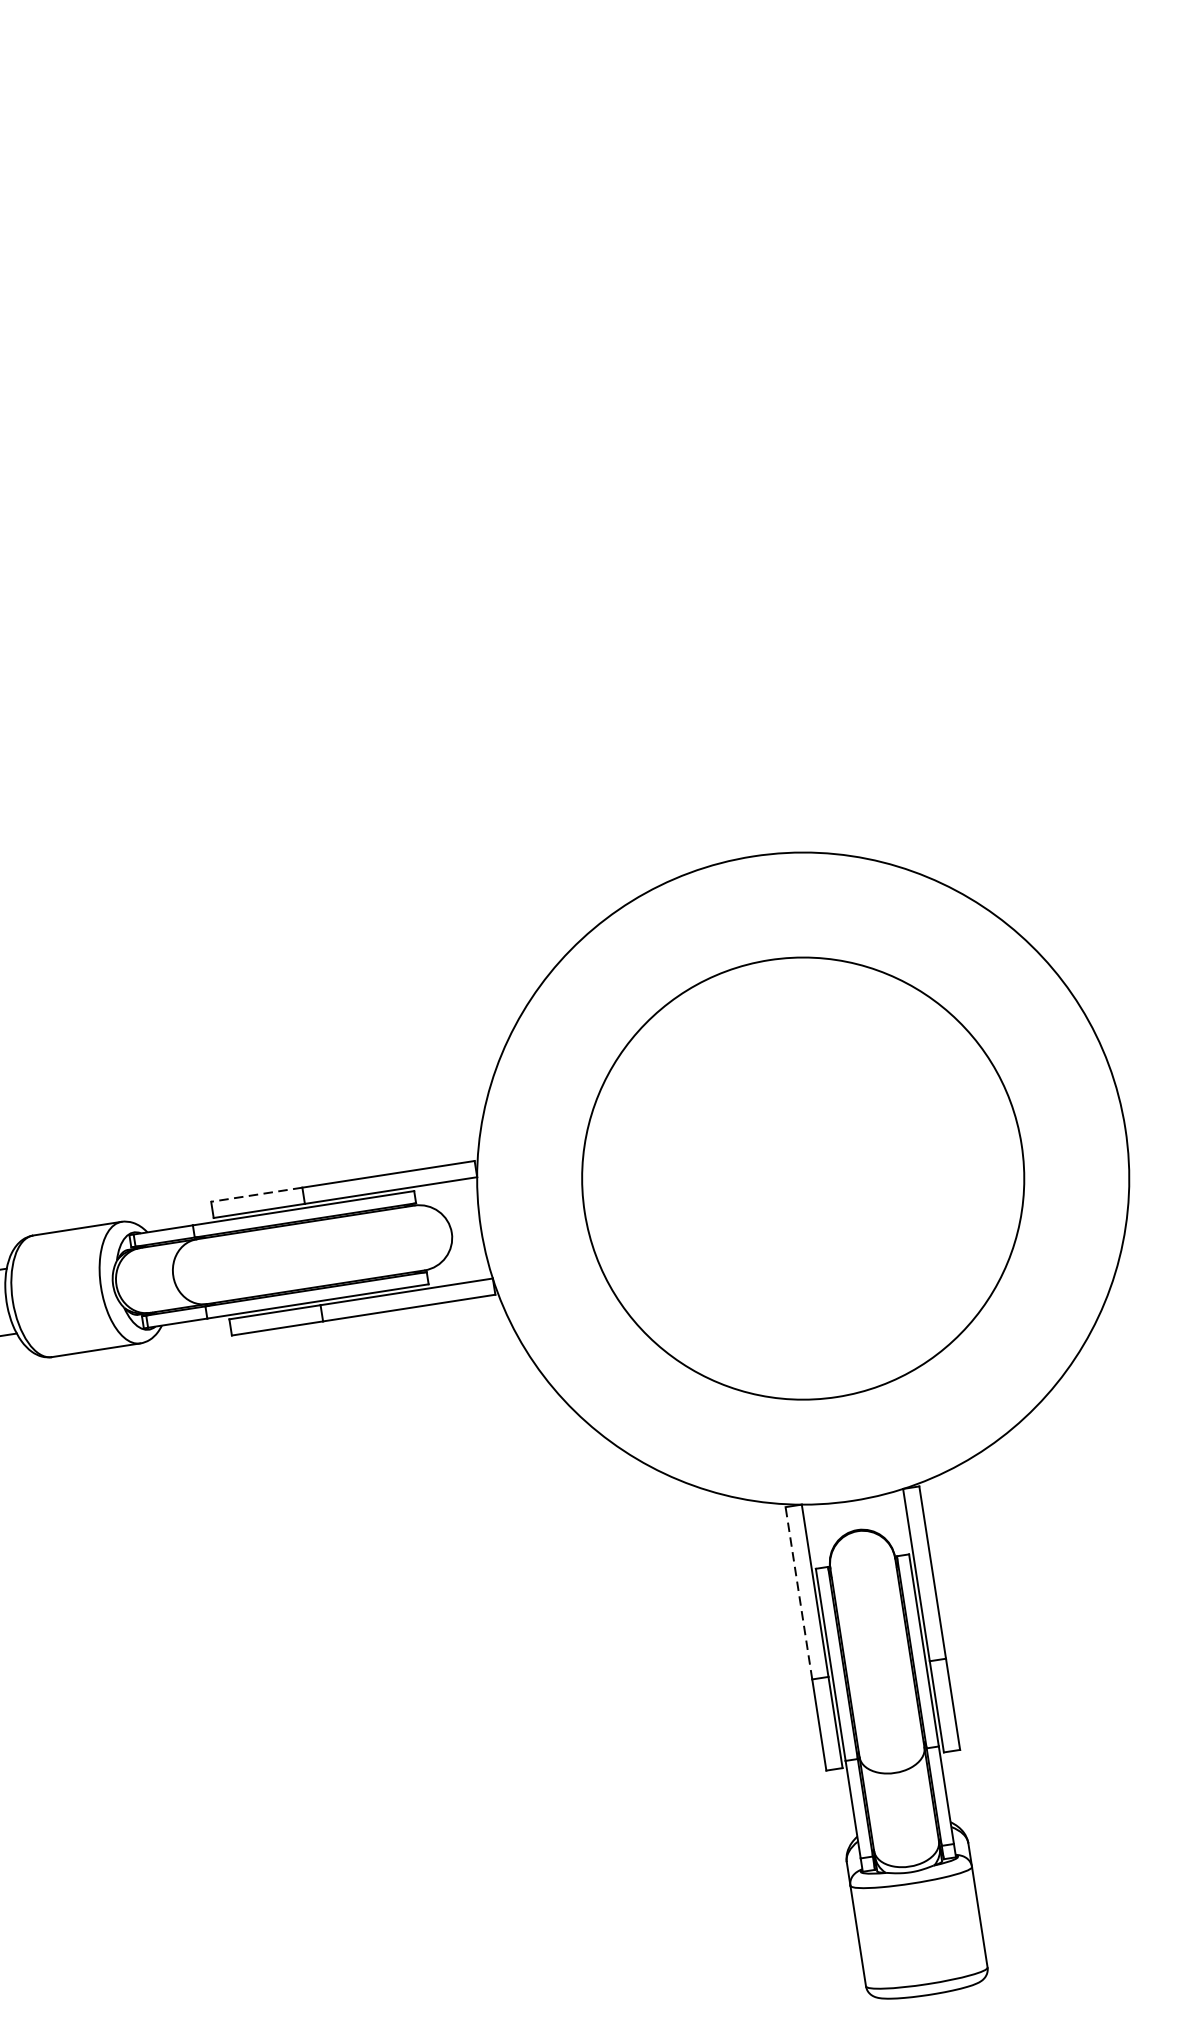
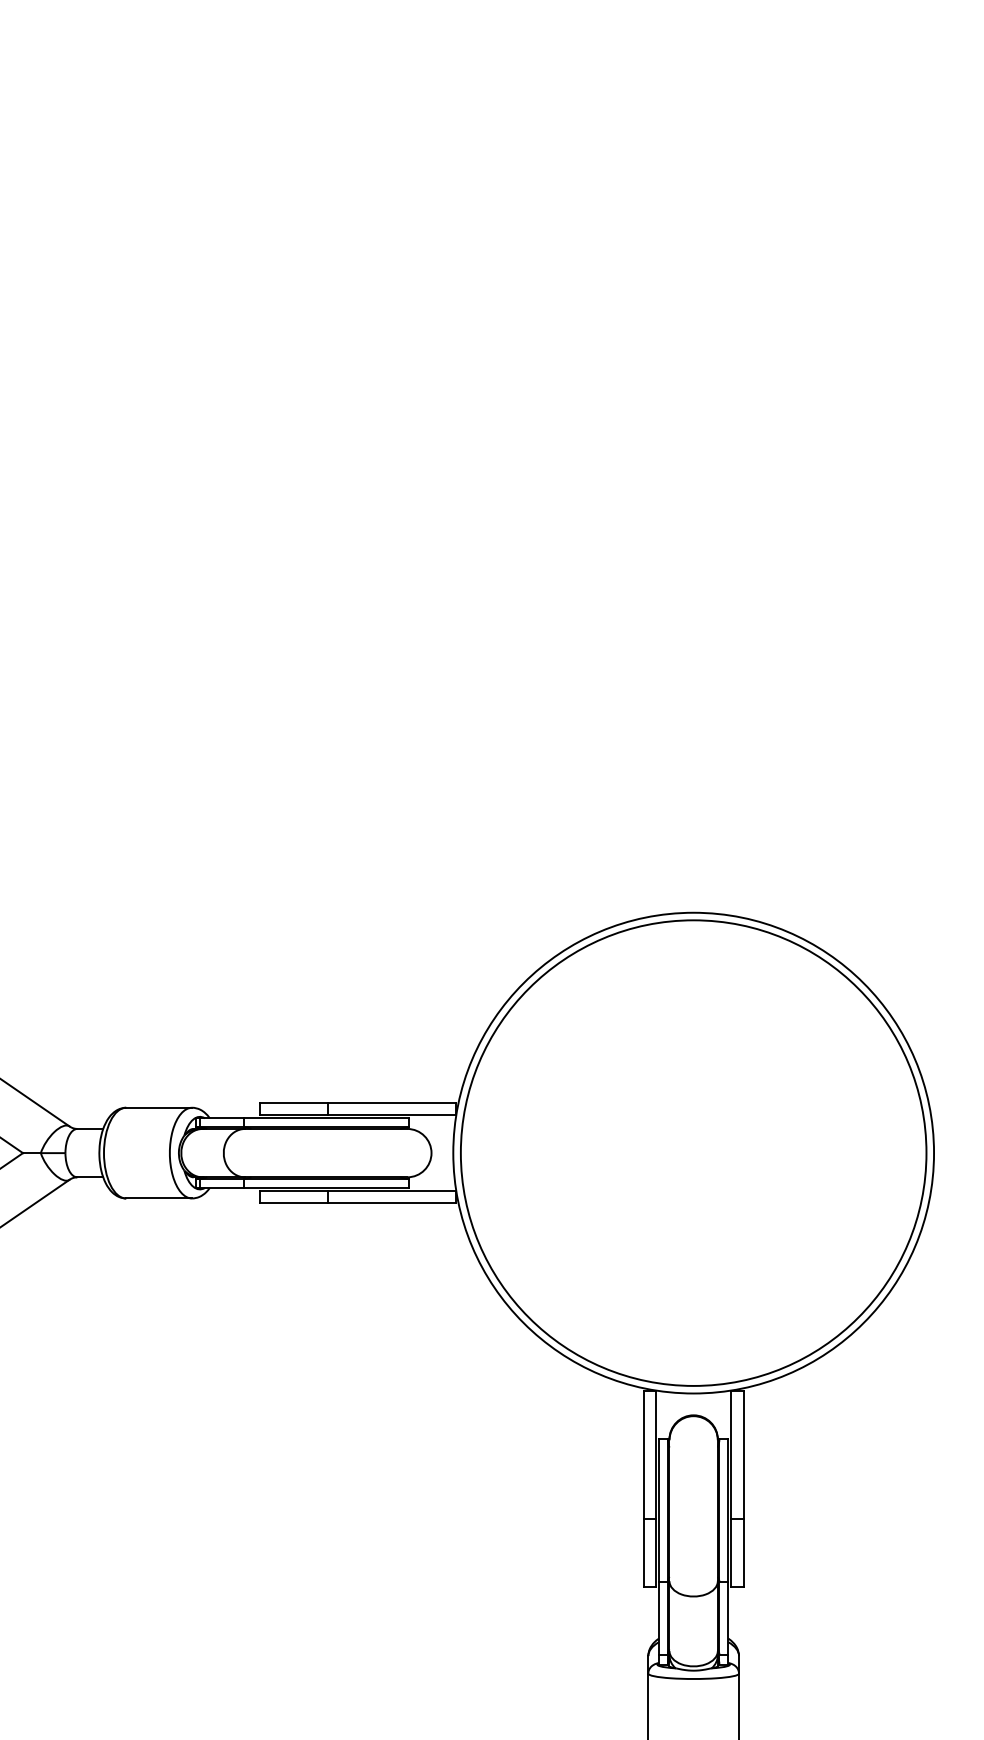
circle: (802, 1177) -> (693, 1152), size x1.43
line: (256, 1195) -> (293, 1103), dashed -> solid
line: (798, 1592) -> (643, 1454), dashed -> solid

